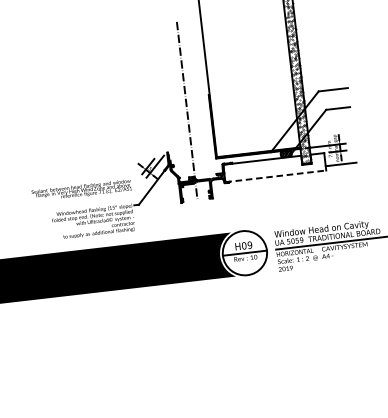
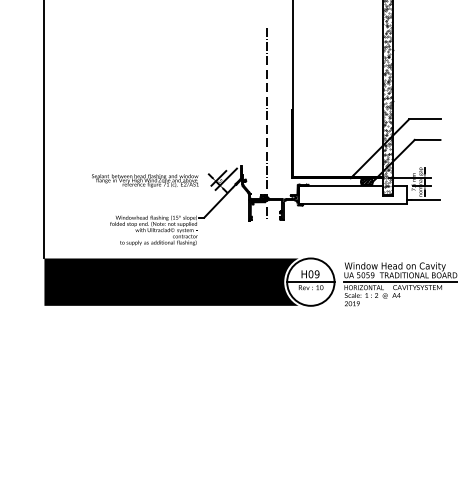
line: (276, 176) -> (353, 204), dashed -> solid
text: (81, 190) -> (145, 180), moved

